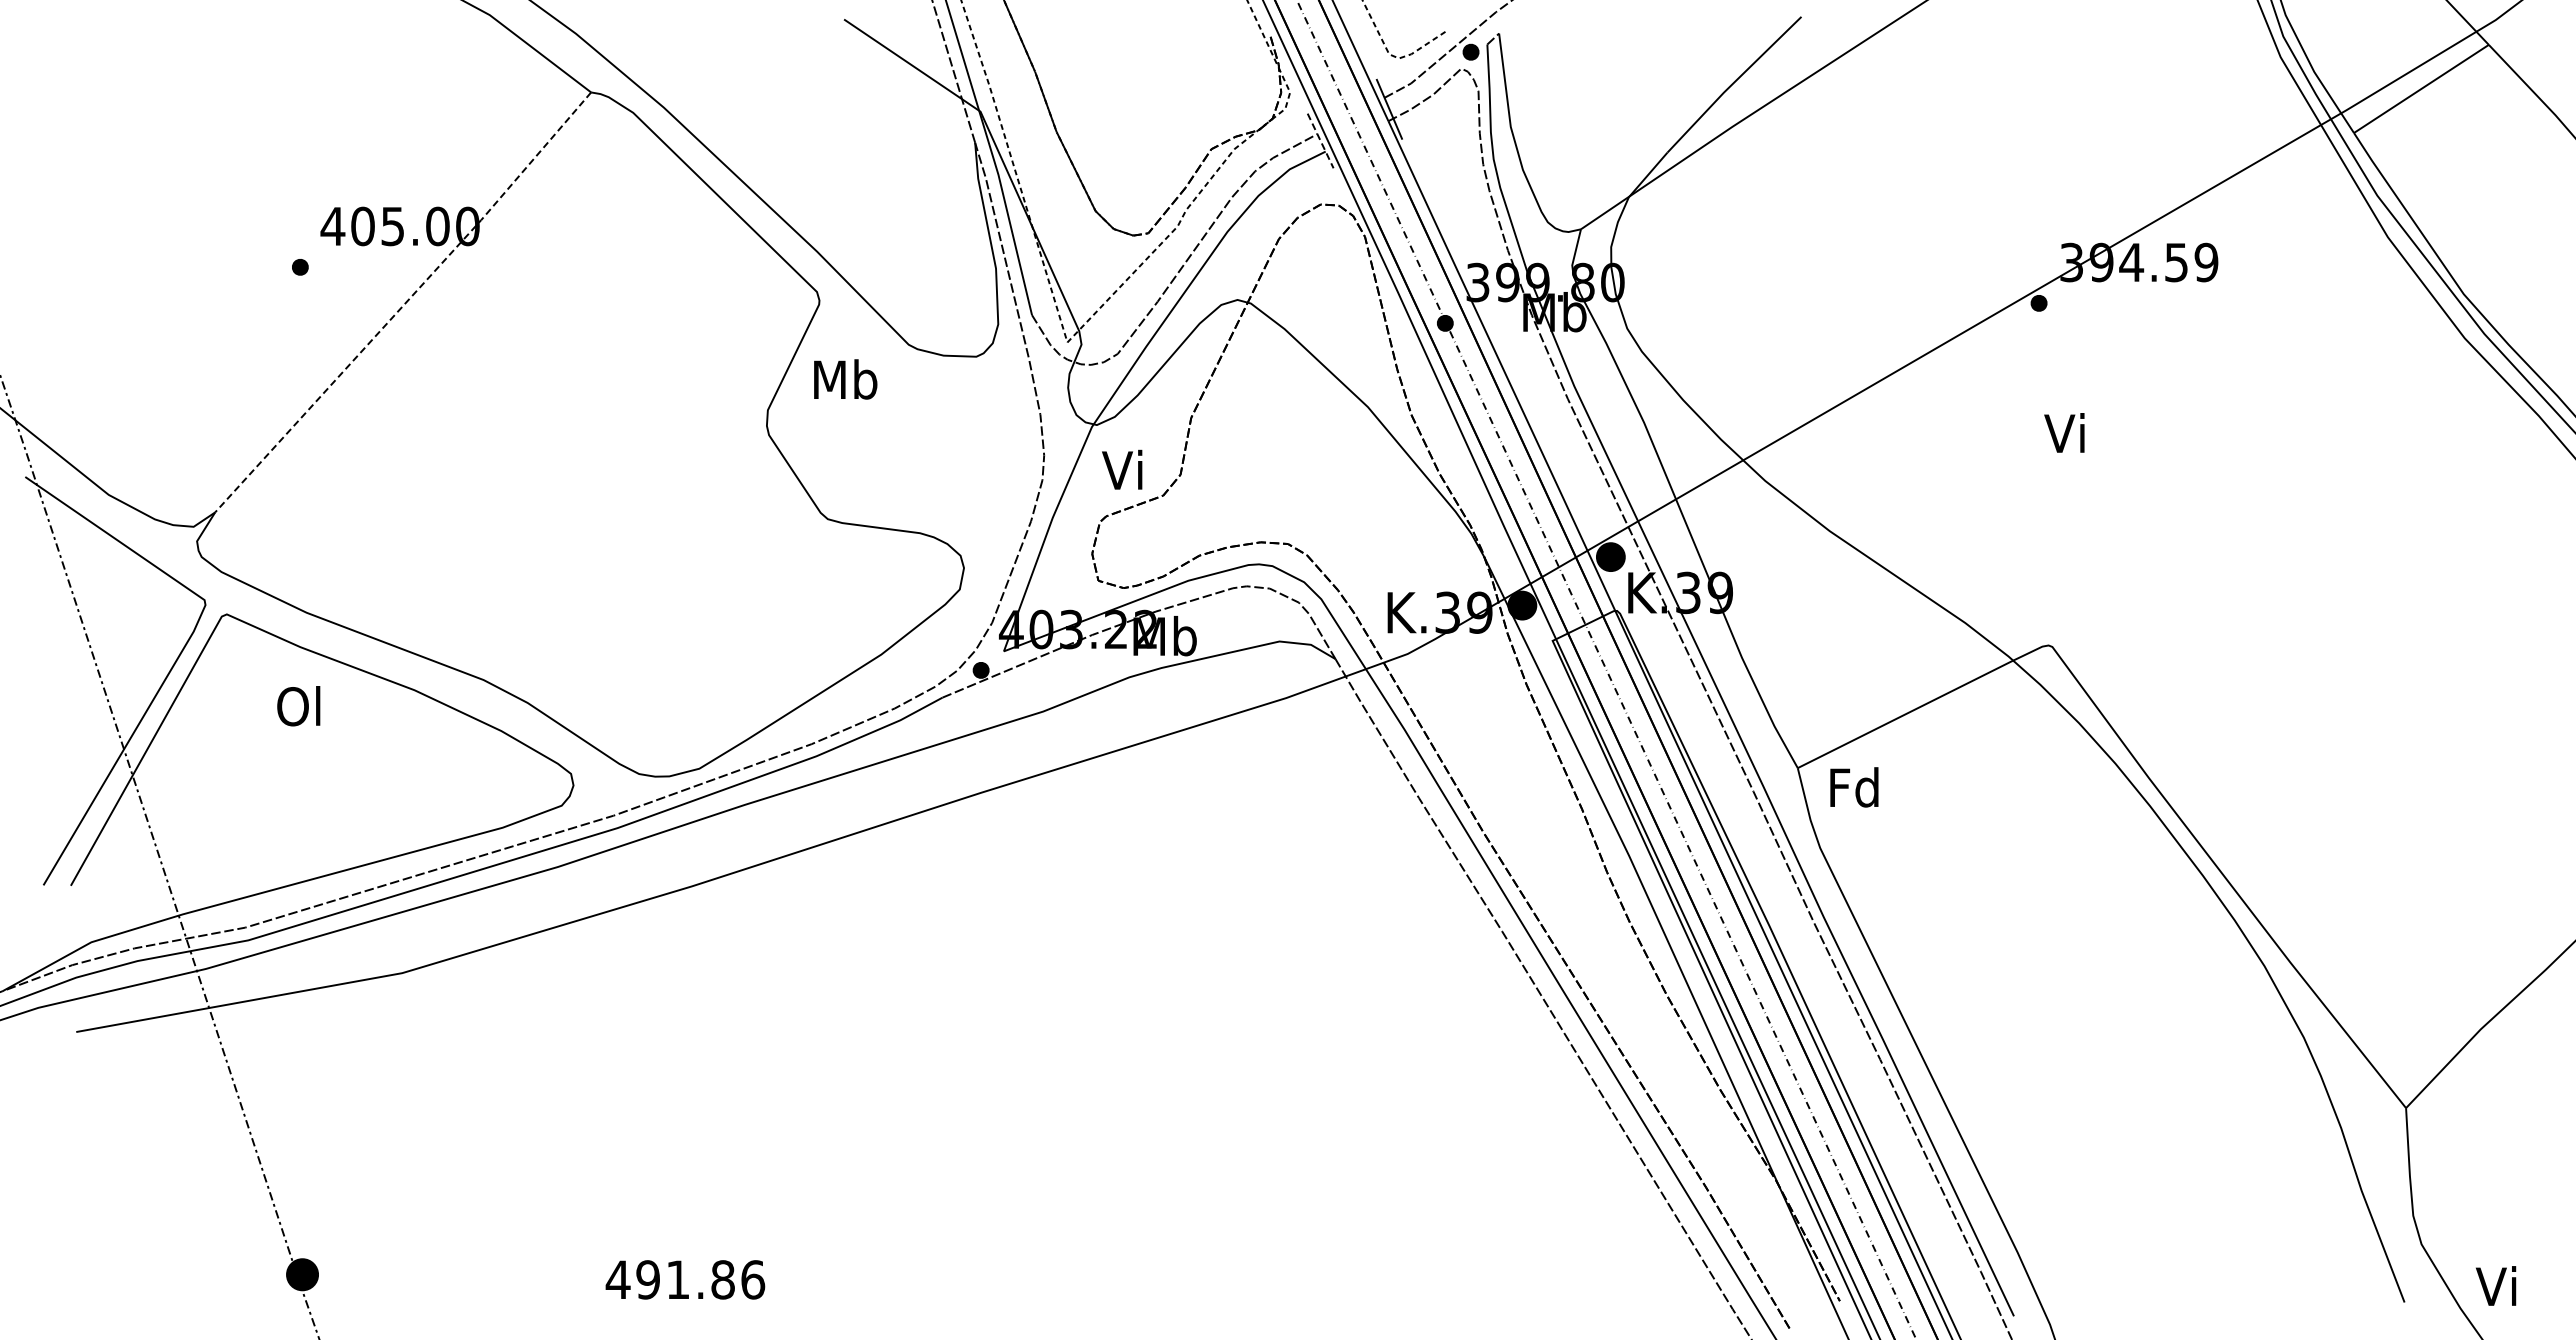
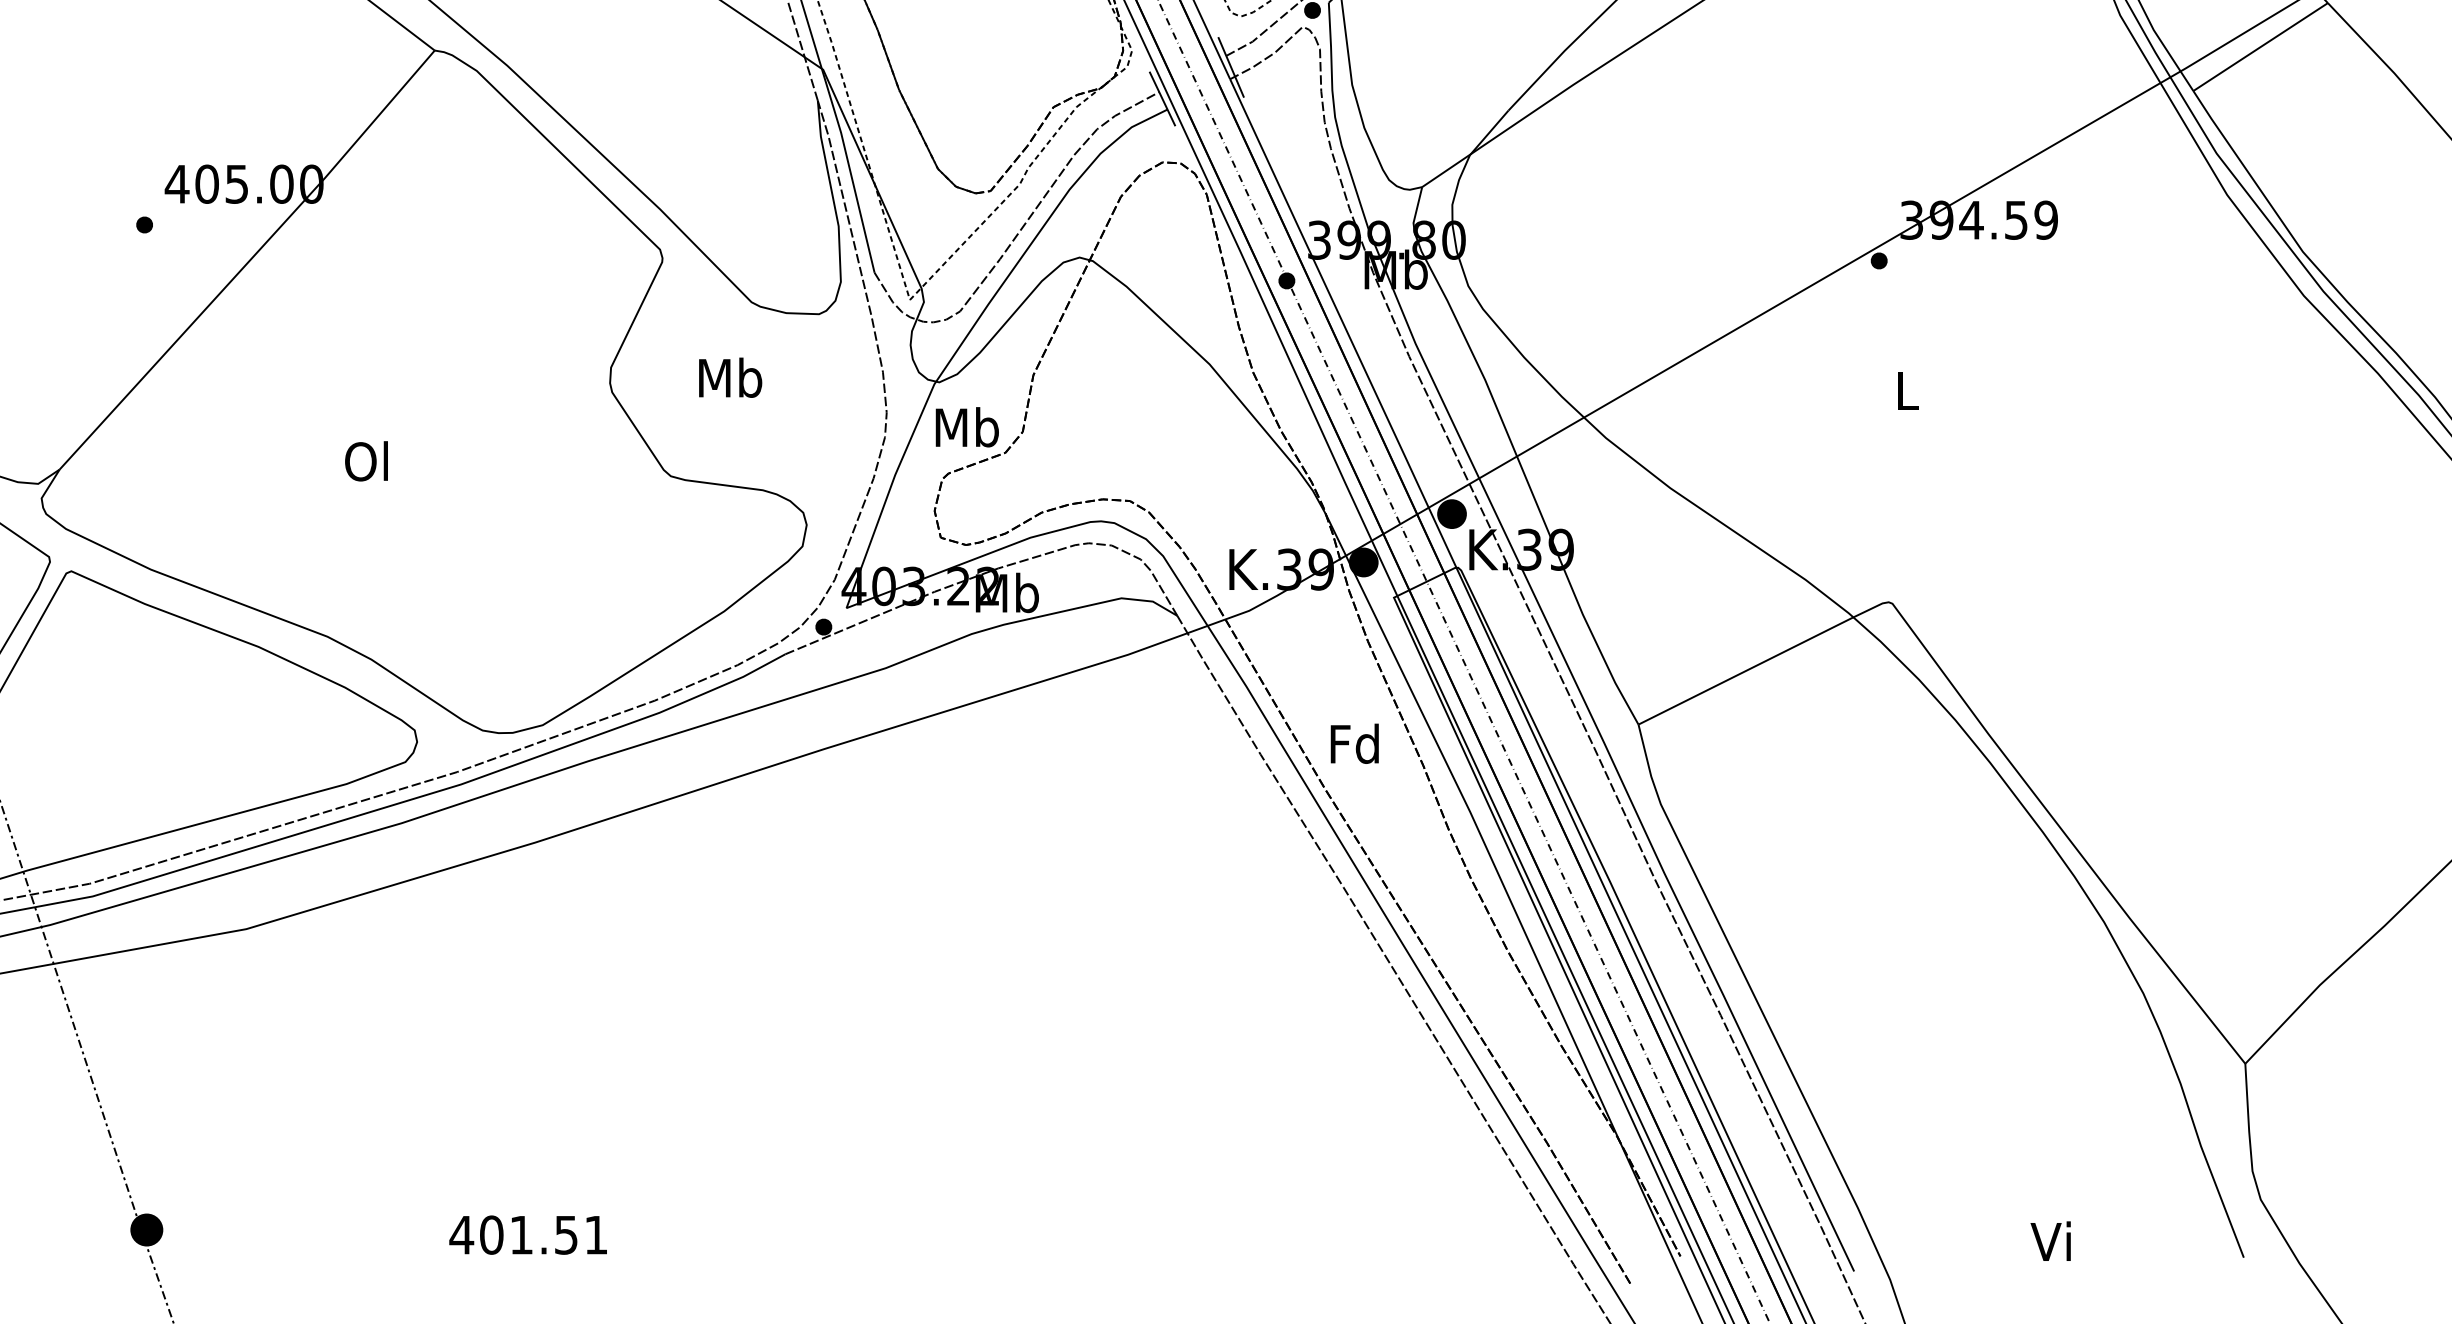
line: (1320, 141) -> (1162, 99), dashed -> solid
line: (405, 303) -> (249, 261), dashed -> solid
text: (845, 379) -> (730, 377), moved
text: (2064, 432) -> (1904, 389), Vi -> L
text: (1124, 469) -> (966, 426), Vi -> Mb
text: (298, 706) -> (366, 461), moved
text: (1854, 787) -> (1354, 743), moved
text: (700, 1279) -> (543, 1234), 491.86 -> 401.51
text: (2496, 1285) -> (2051, 1240), moved

